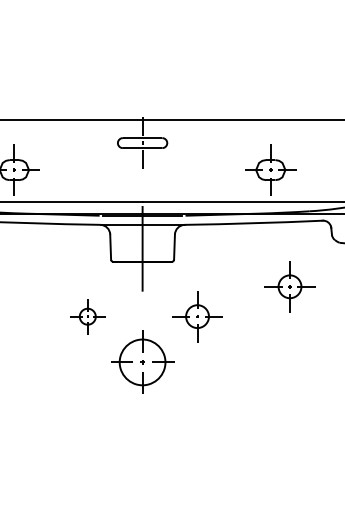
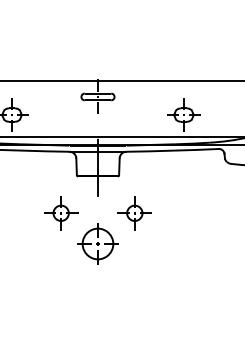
part: (289, 287) -> (196, 193), removed
part: (88, 316) -> (61, 213), size x1.43

